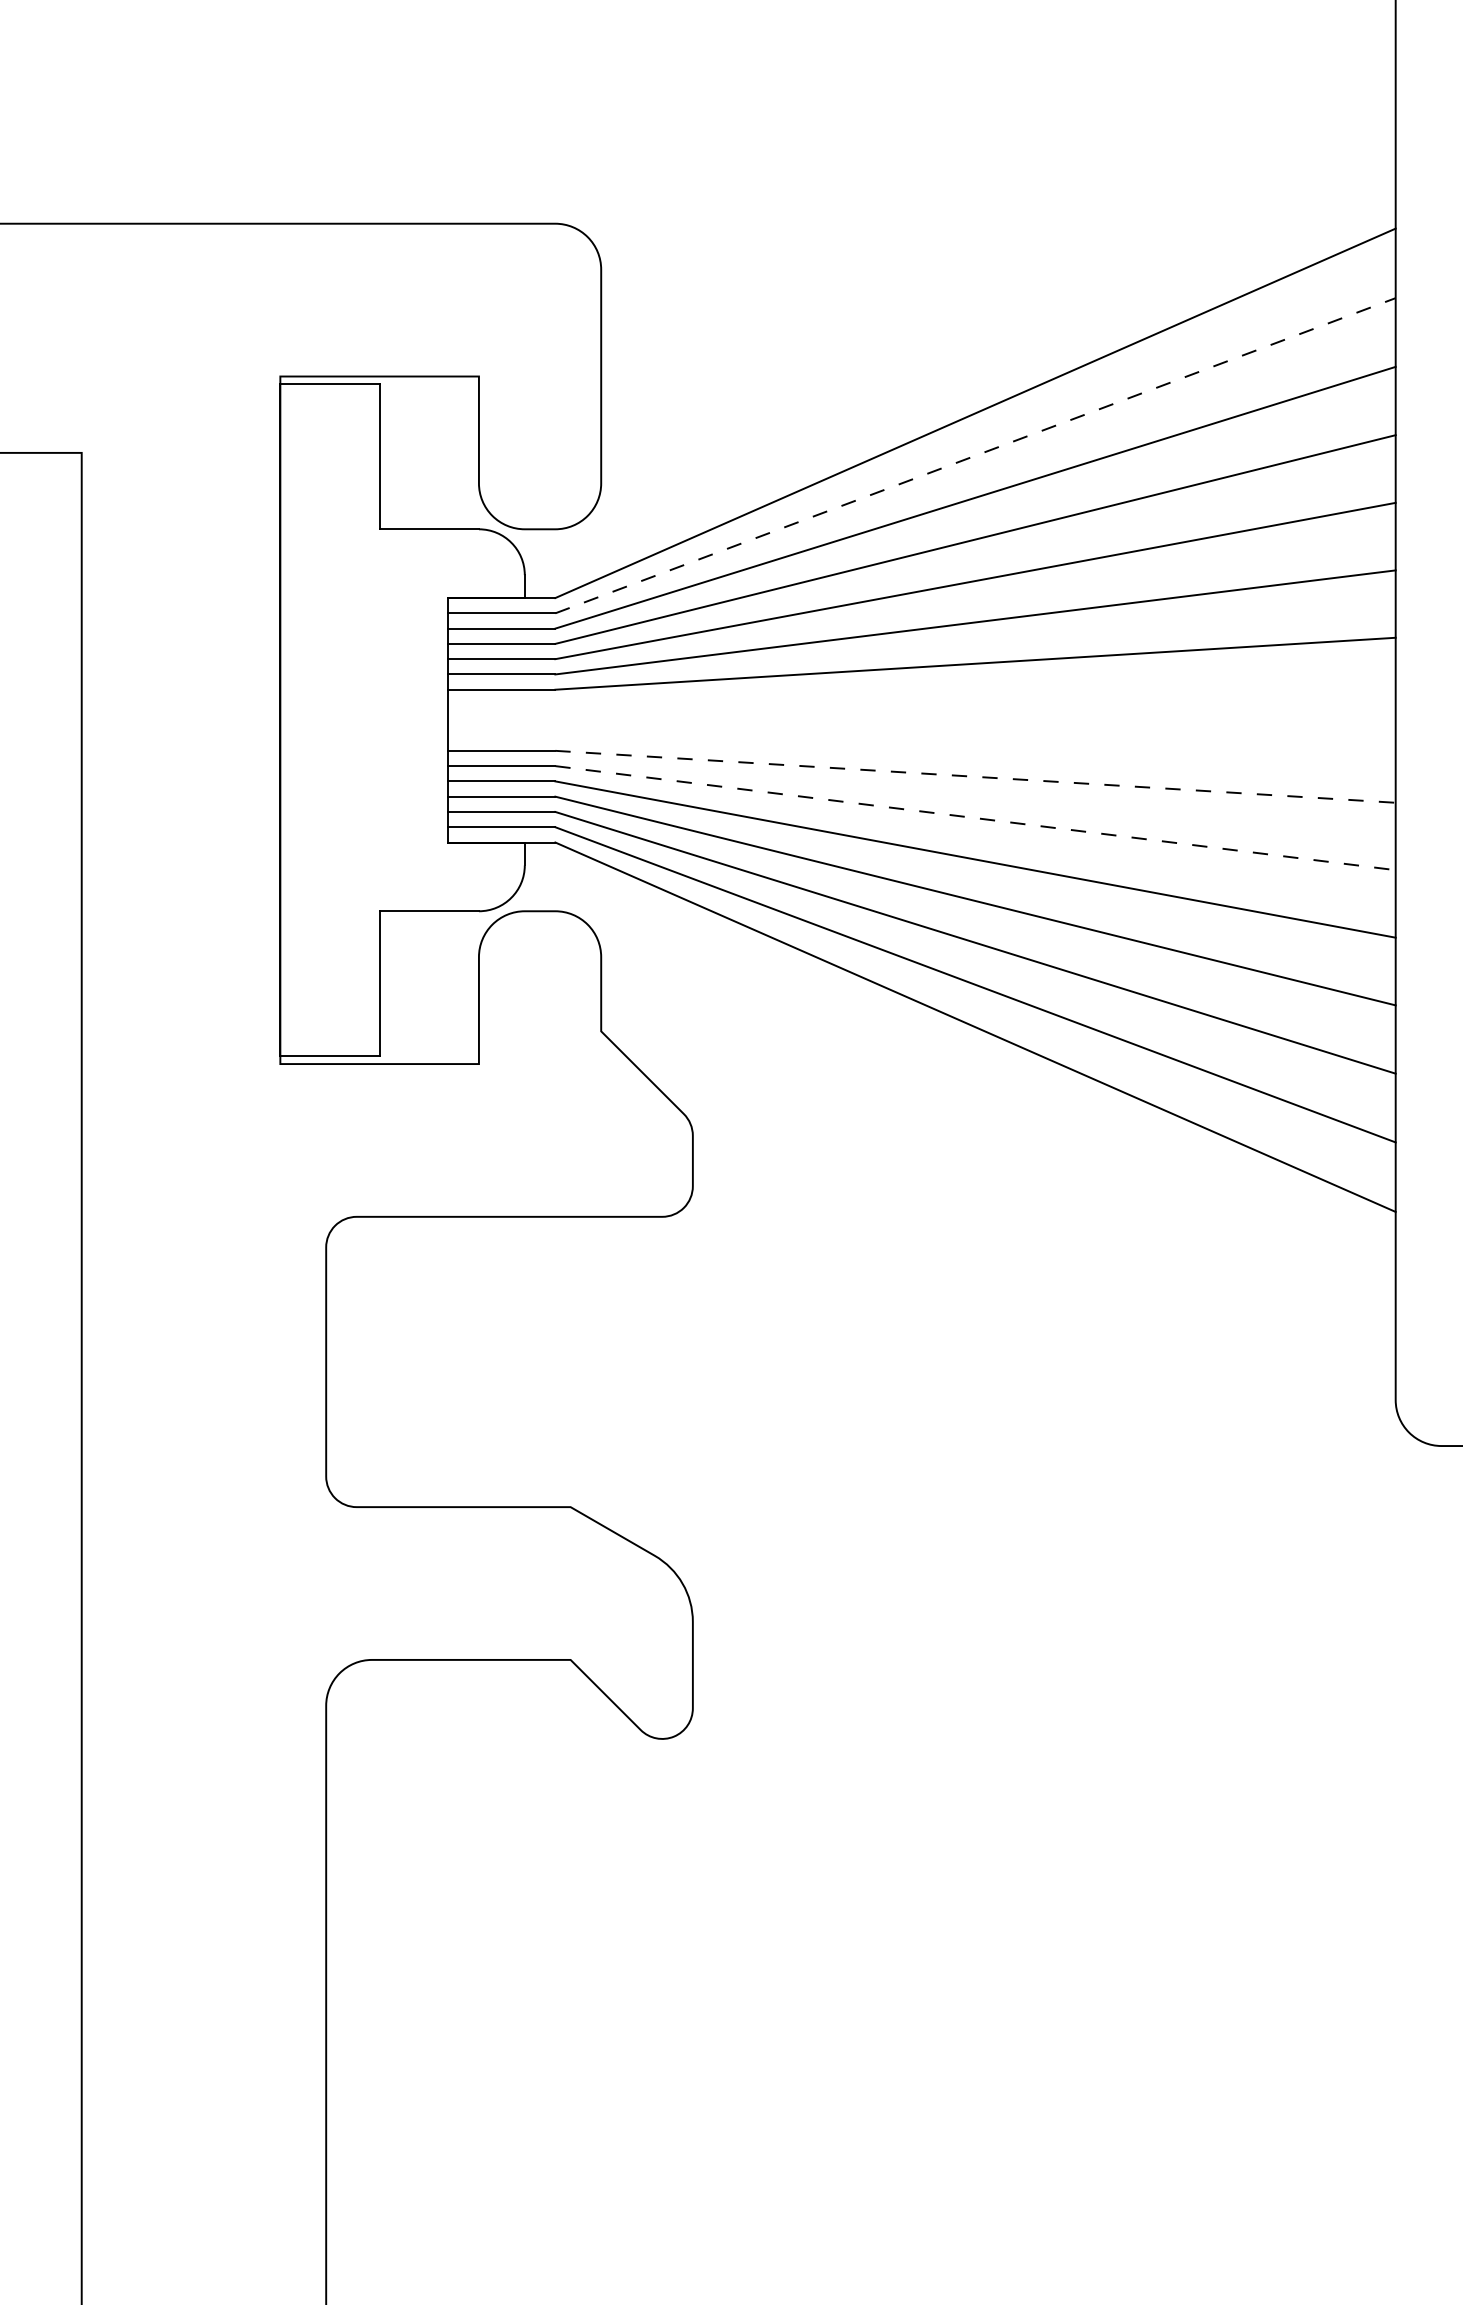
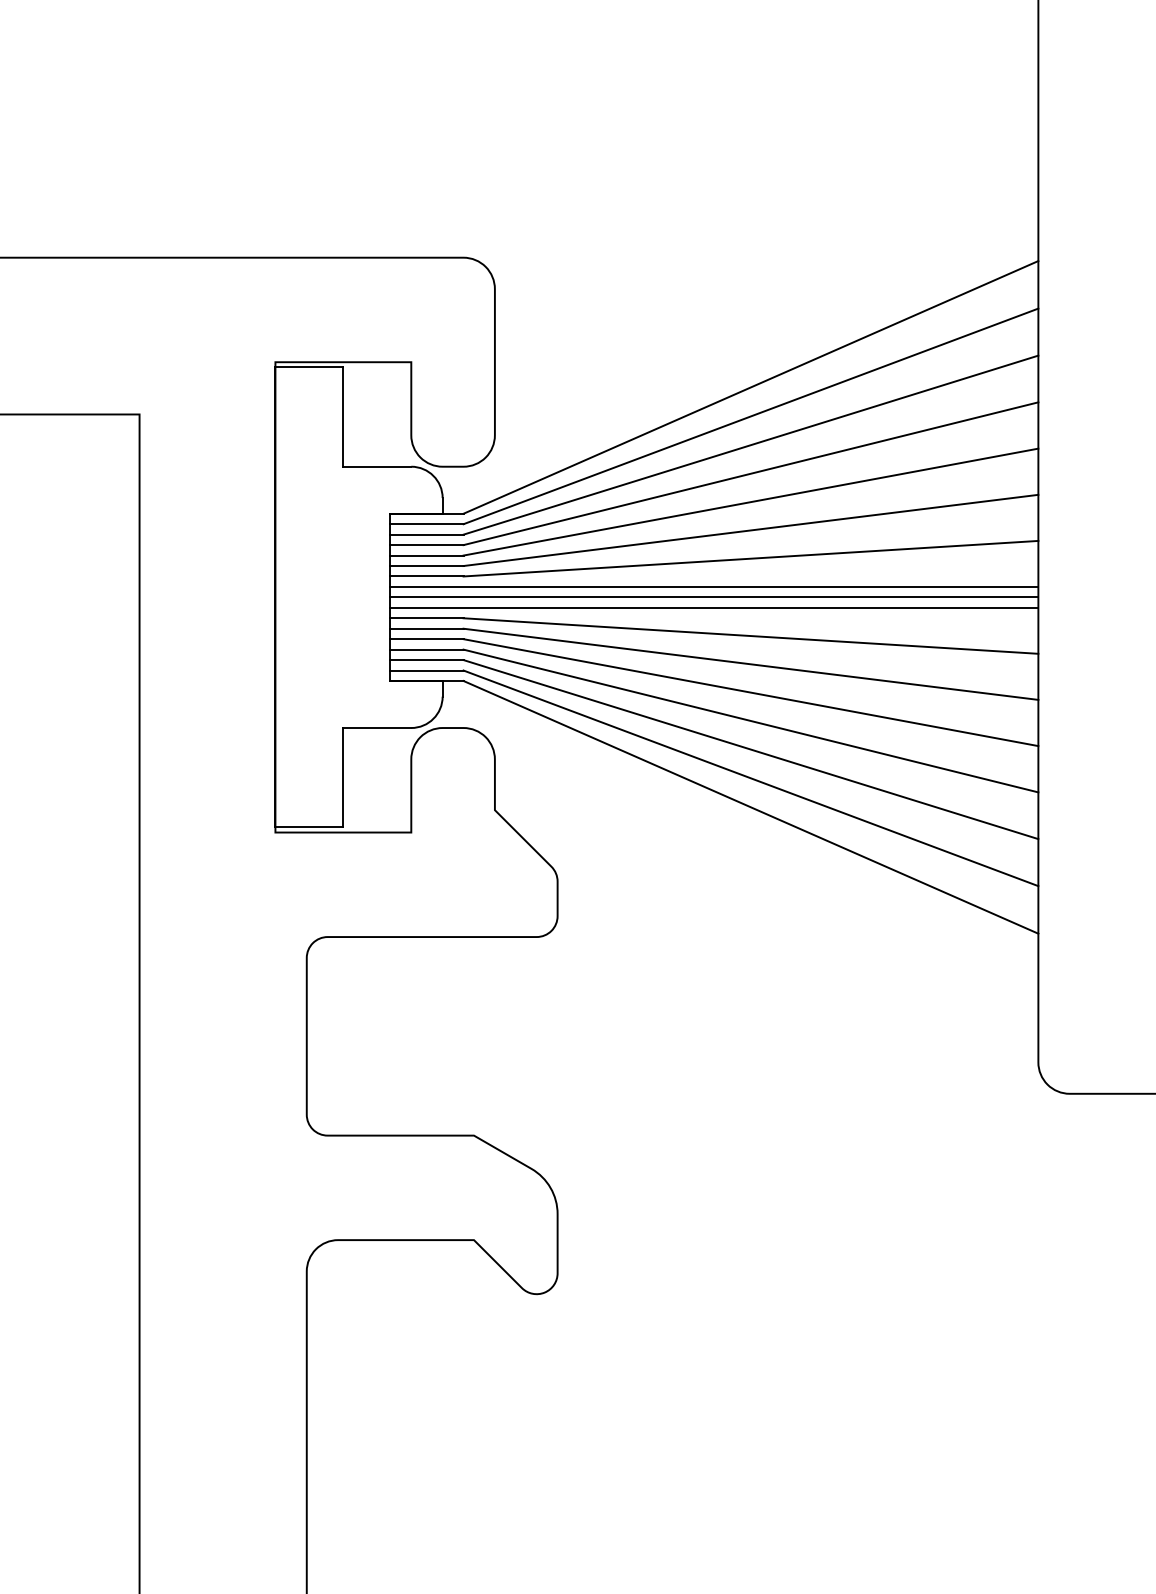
line: (974, 455) -> (750, 416), dashed -> solid
line: (922, 704) -> (714, 586), added
line: (922, 720) -> (714, 597), added
line: (922, 735) -> (714, 607), added
line: (974, 777) -> (750, 636), dashed -> solid
line: (974, 818) -> (750, 664), dashed -> solid

